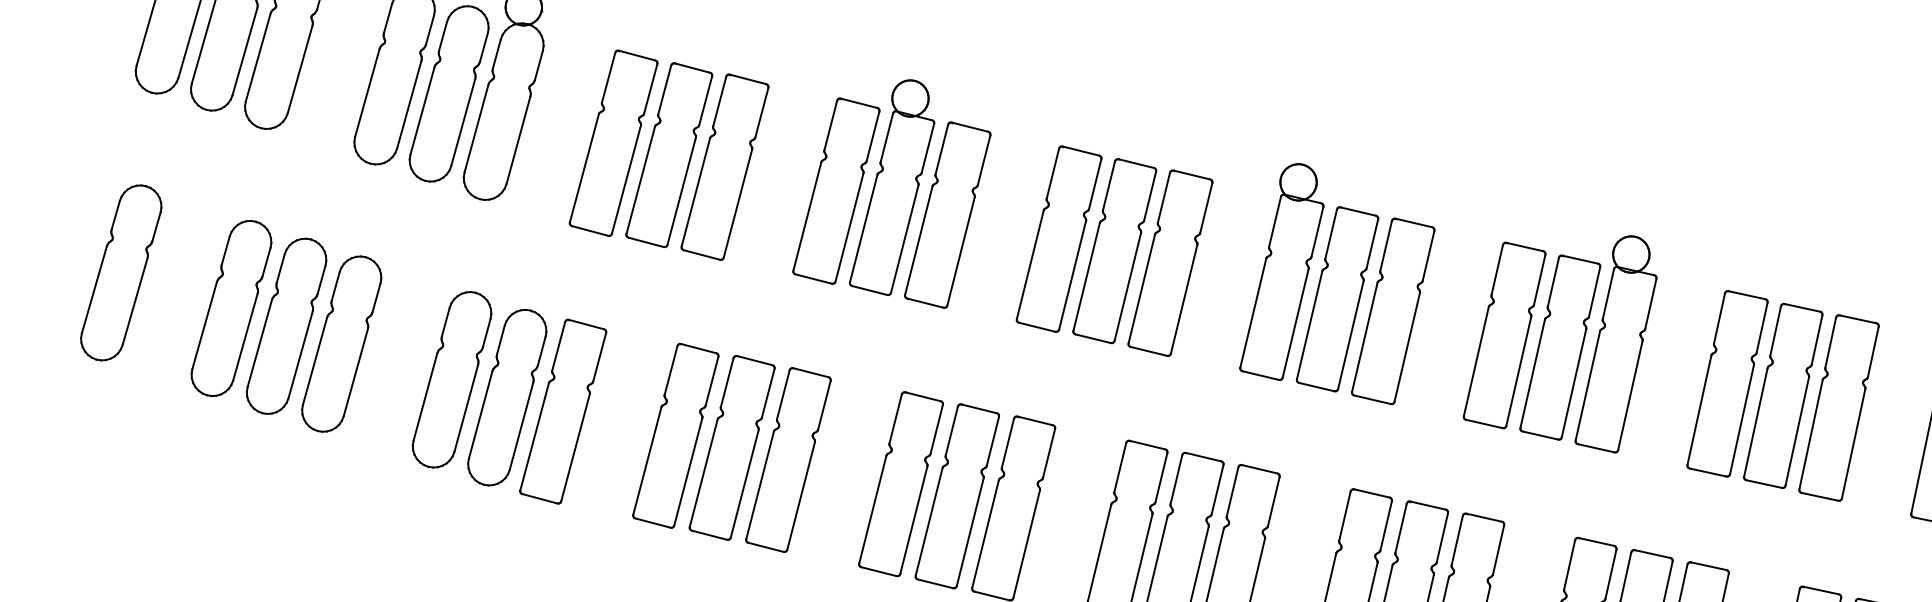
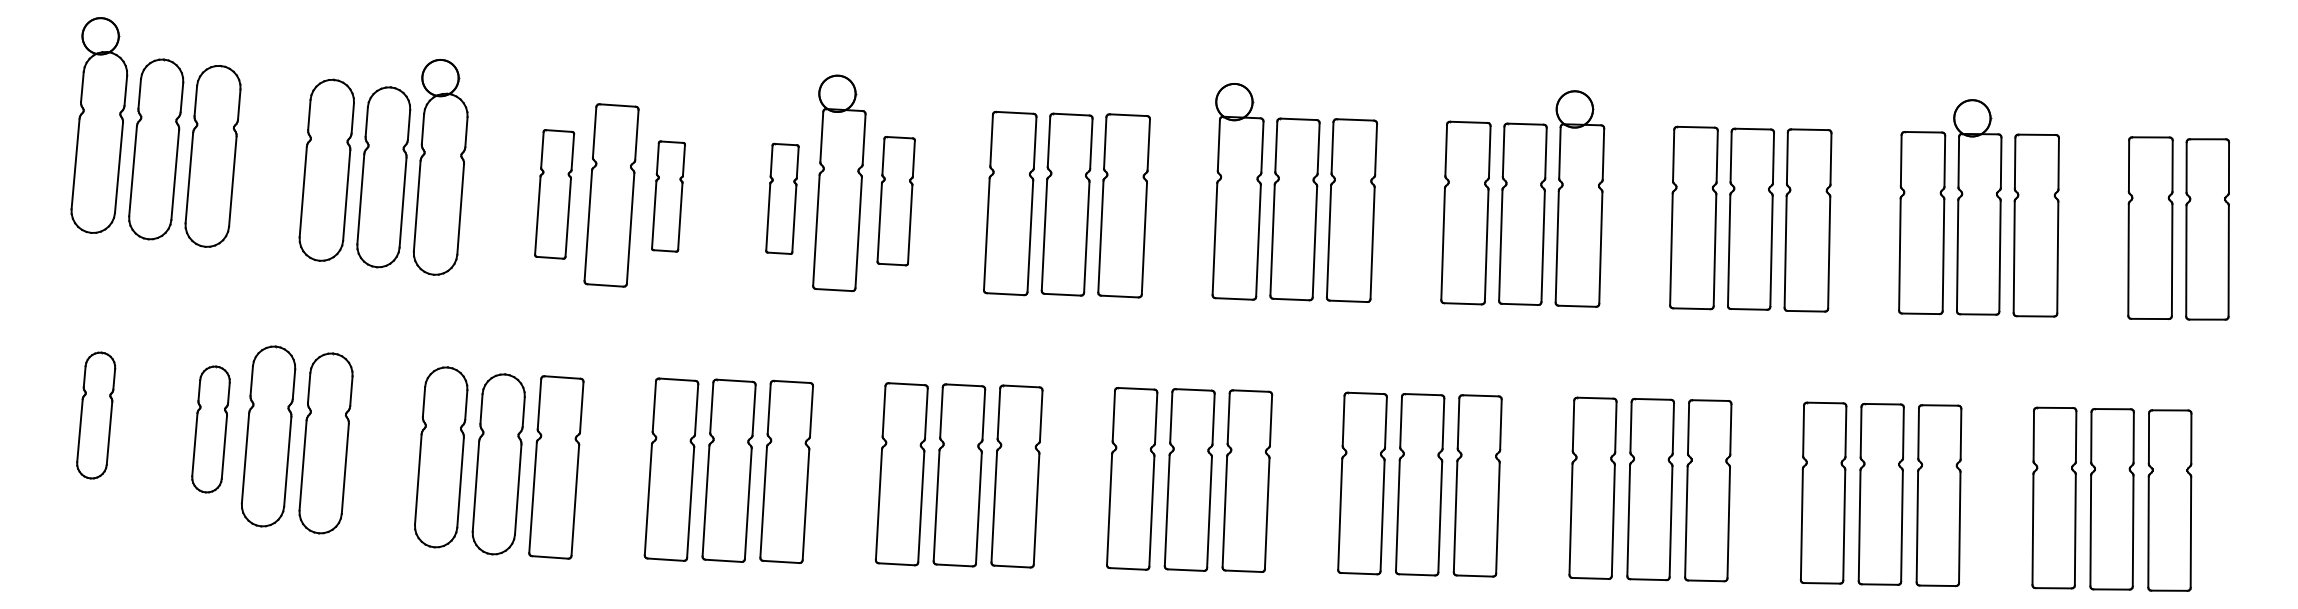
part: (613, 143) -> (554, 194), size x0.7
part: (725, 167) -> (668, 196), size x0.6
part: (836, 190) -> (782, 198), size x0.6
part: (947, 214) -> (895, 200), size x0.7
part: (121, 272) -> (96, 415), size x0.7
part: (230, 308) -> (210, 429), size x0.7

